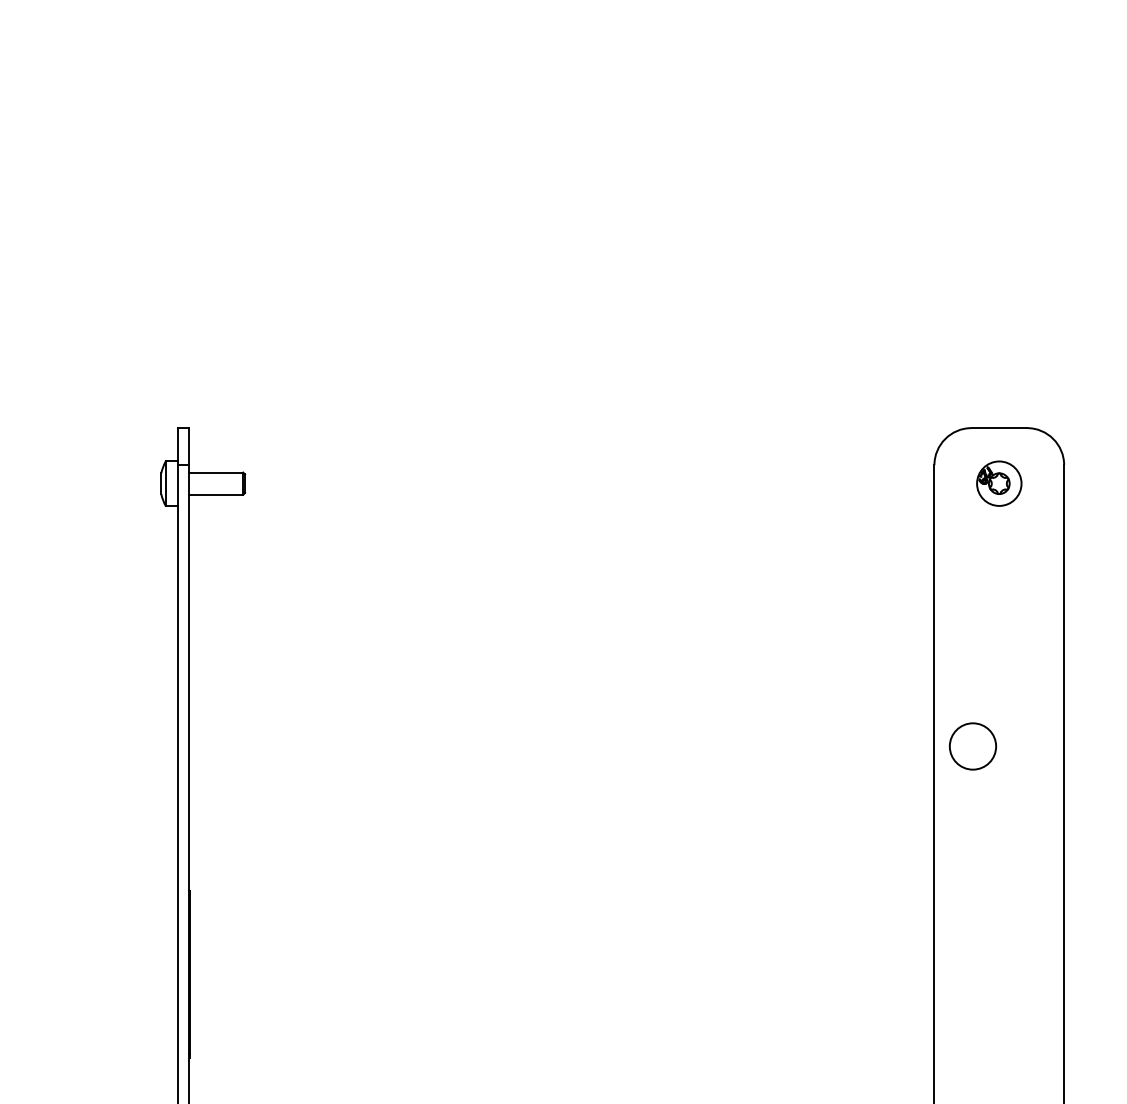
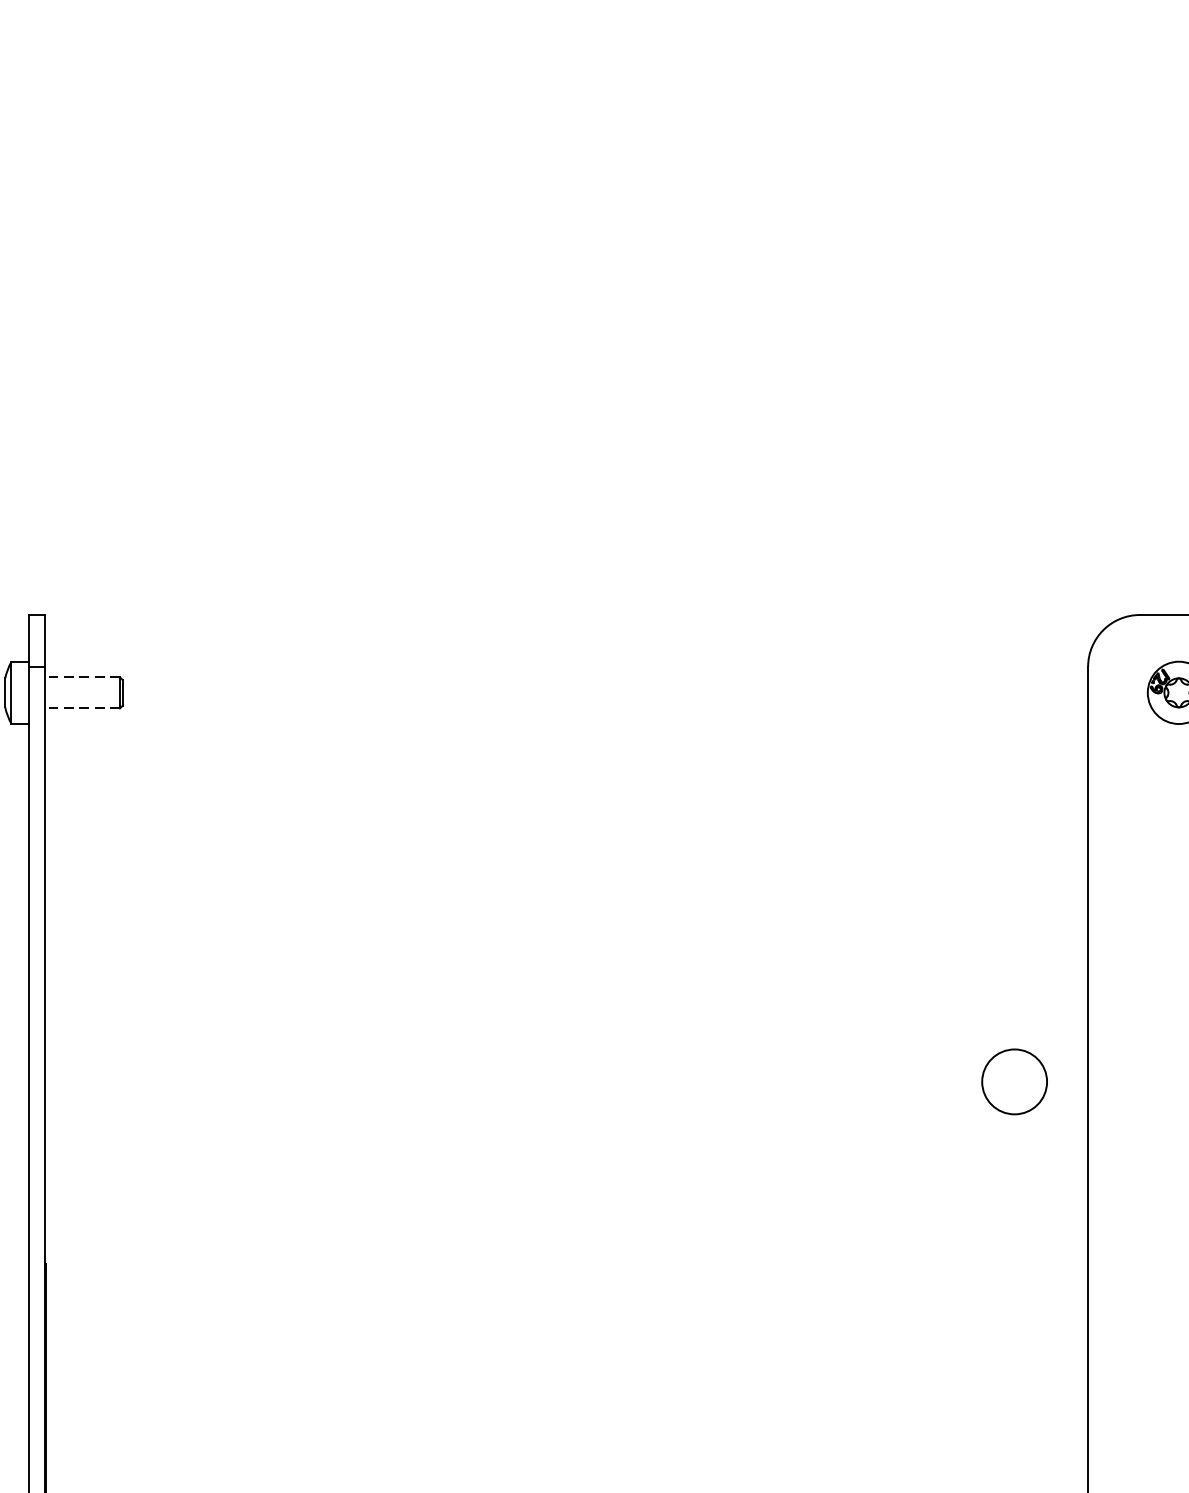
line: (216, 472) -> (82, 677), solid -> dashed
line: (216, 494) -> (82, 707), solid -> dashed
circle: (972, 746) -> (1013, 1081), moved

